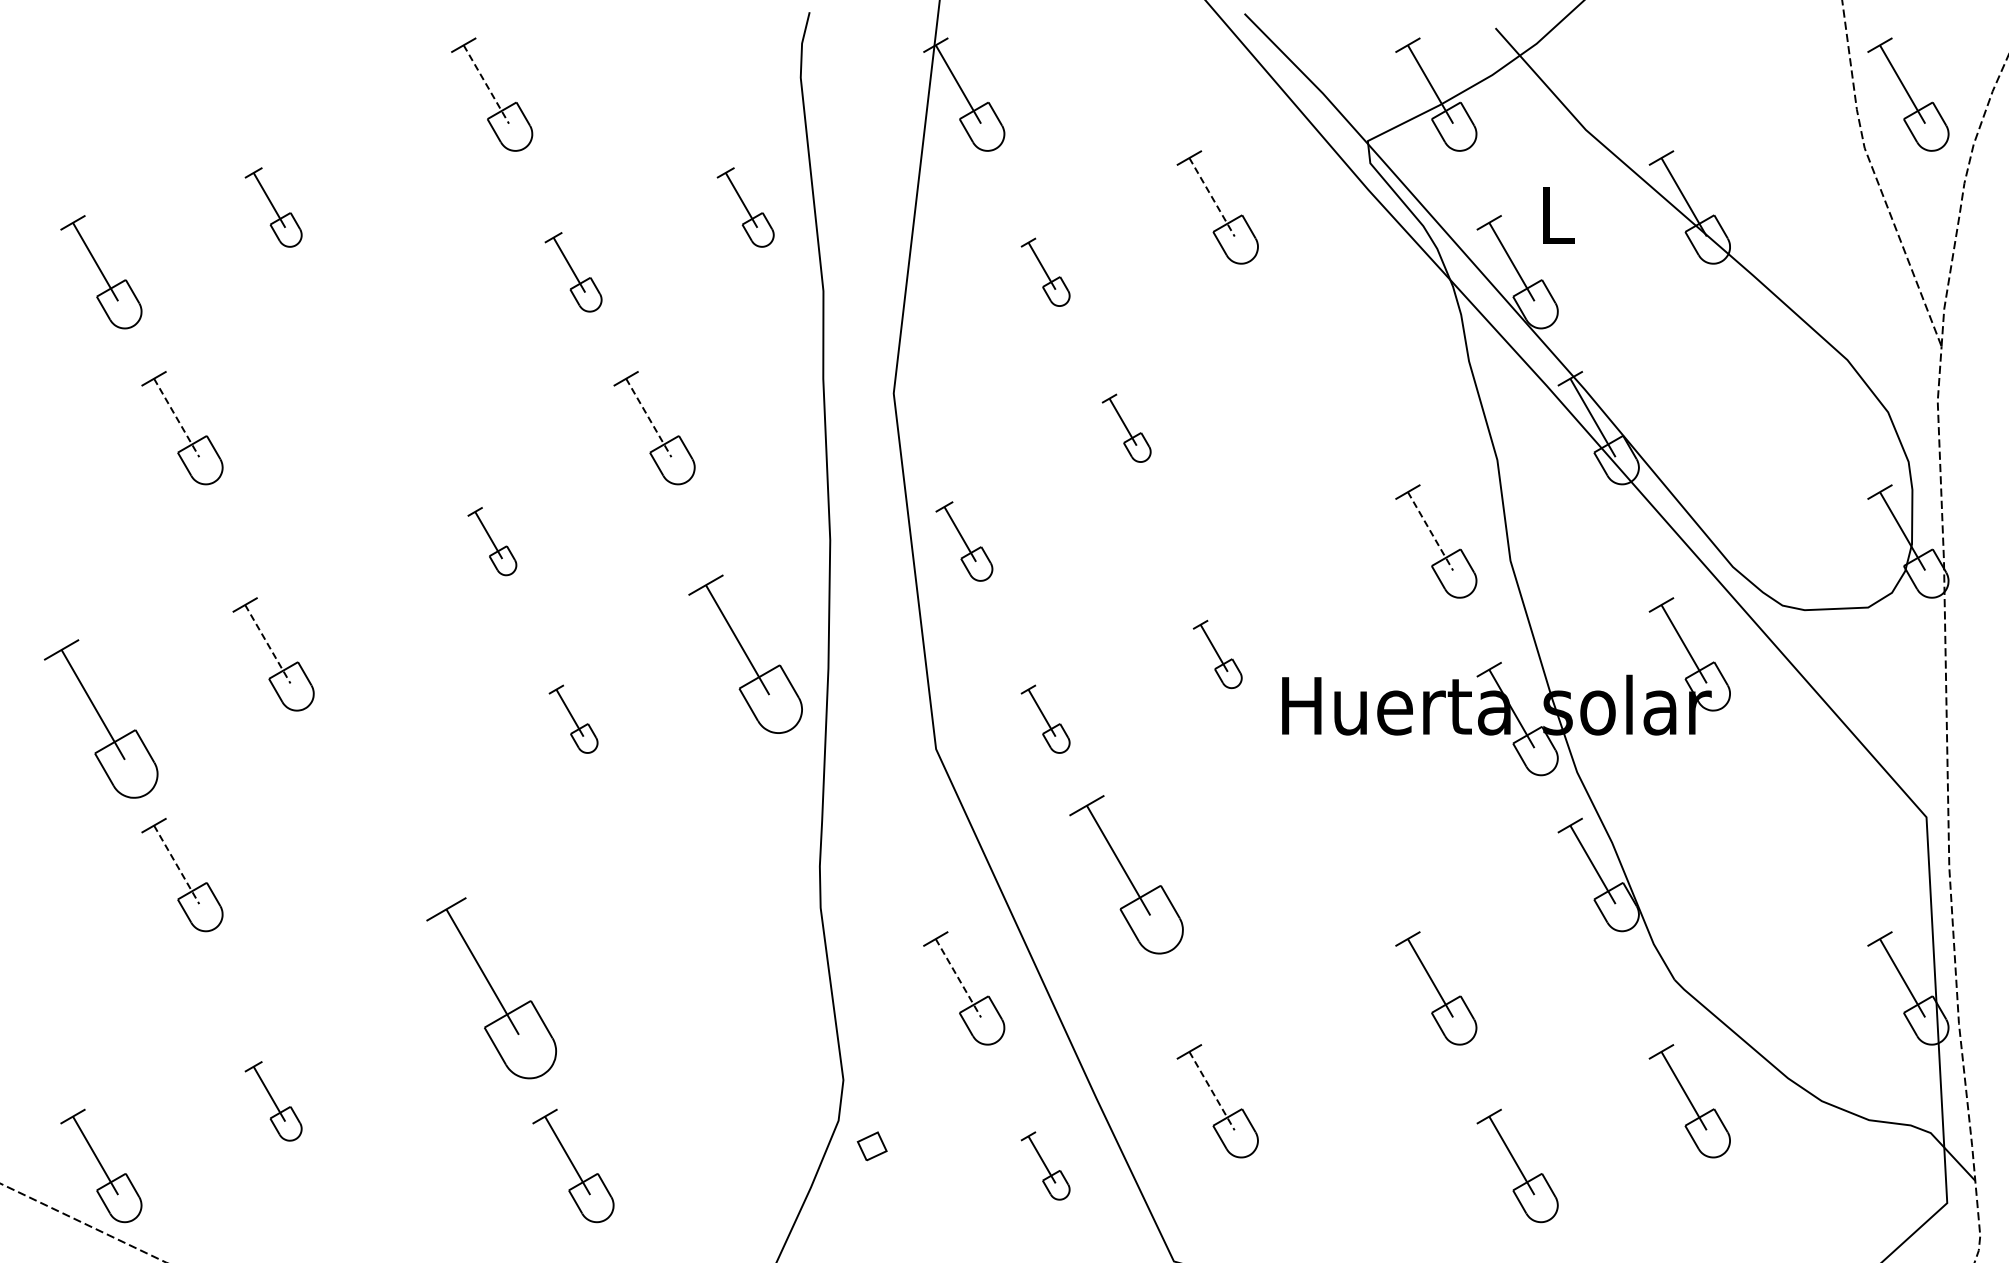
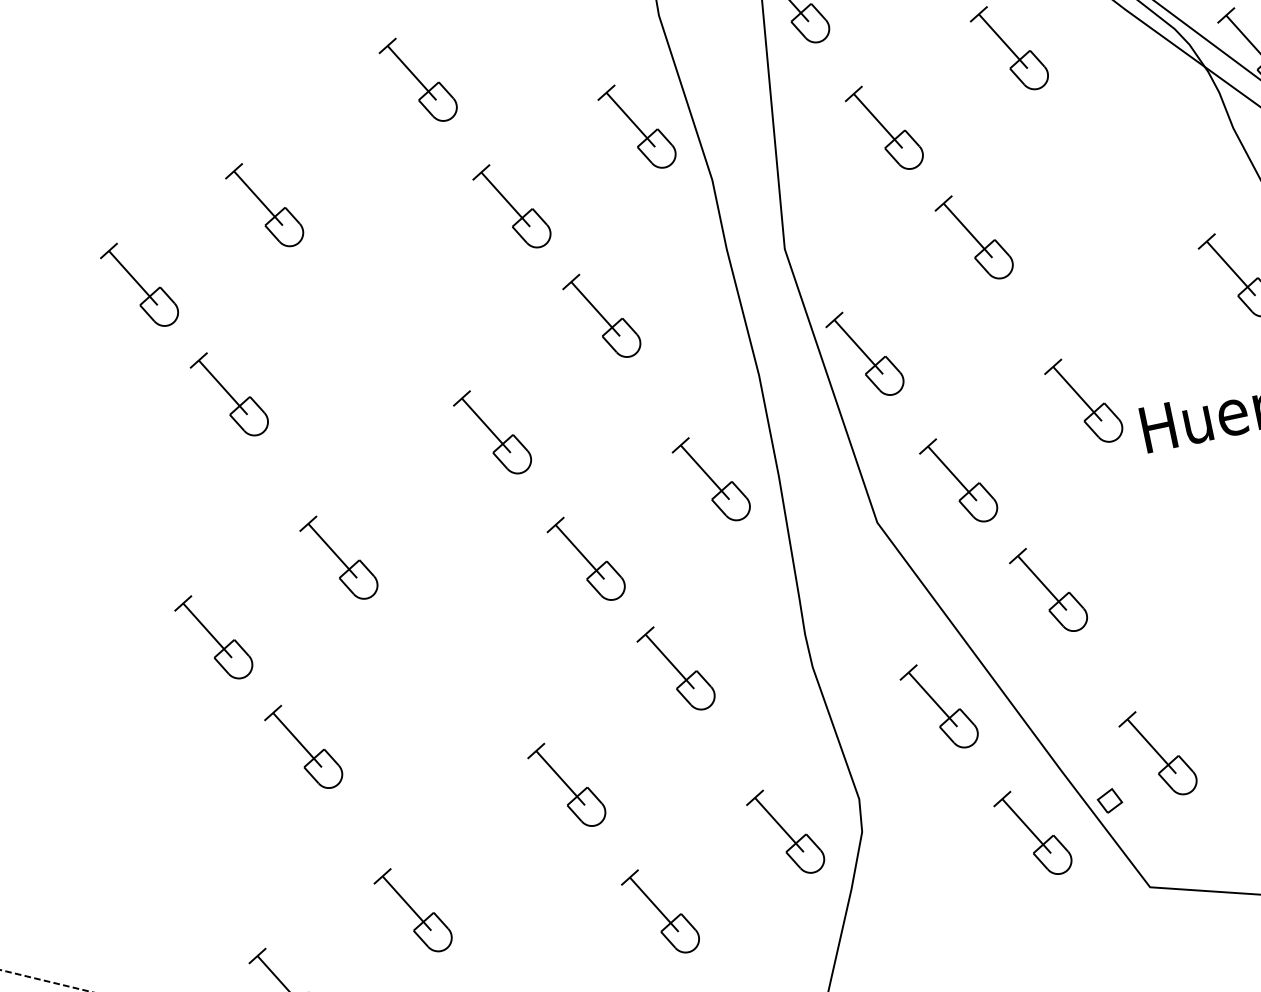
line: (486, 84) -> (412, 73), dashed -> solid
line: (1212, 197) -> (1003, 41), dashed -> solid
part: (273, 207) -> (264, 205), size x1.43
part: (745, 207) -> (636, 127), size x1.43
part: (573, 272) -> (512, 206), size x1.43
part: (1045, 272) -> (884, 128), size x1.67
line: (176, 418) -> (223, 388), dashed -> solid
line: (649, 418) -> (596, 309), dashed -> solid
part: (1126, 428) -> (974, 238), size x1.67
line: (1430, 531) -> (1231, 268), dashed -> solid
part: (492, 541) -> (492, 432), size x1.67
part: (964, 541) -> (865, 354), size x1.43
line: (268, 644) -> (333, 551), dashed -> solid
part: (745, 654) -> (711, 479), size x0.71
part: (1217, 654) -> (1083, 401), size x1.67
part: (101, 718) -> (213, 637), size x0.71
part: (573, 719) -> (586, 559), size x1.67
part: (1045, 719) -> (958, 481), size x1.67
line: (176, 865) -> (297, 740), dashed -> solid
part: (654, 875) -> (676, 669), added
part: (1126, 875) -> (1048, 590), size x0.71
line: (958, 978) -> (933, 699), dashed -> solid
part: (492, 988) -> (567, 785), size x0.62
line: (1212, 1091) -> (1152, 746), dashed -> solid
part: (273, 1101) -> (413, 910), size x1.43
part: (745, 1101) -> (785, 832), added
part: (871, 1146) -> (1109, 801), moved
part: (1045, 1165) -> (1032, 832), size x1.67

